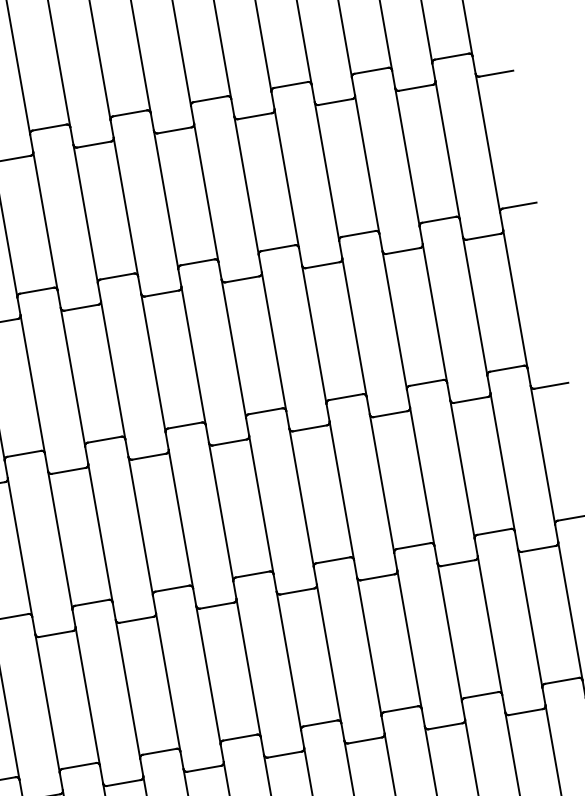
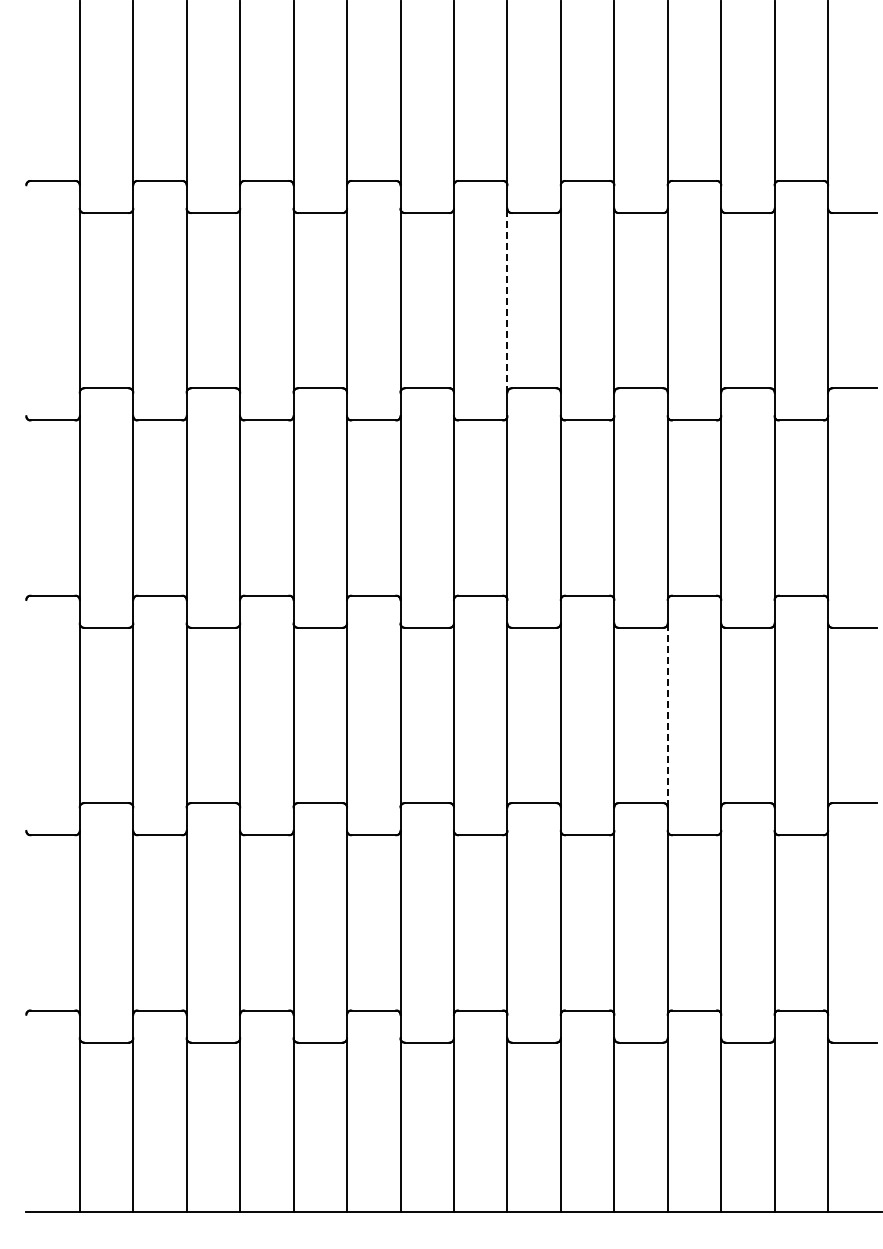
line: (246, 185) -> (507, 300), solid -> dashed
line: (422, 476) -> (667, 715), solid -> dashed

